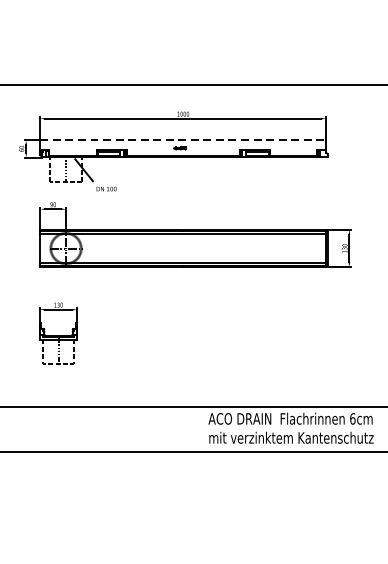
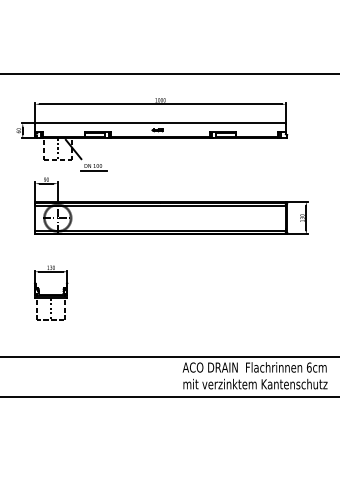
line: (184, 140) -> (161, 123), dashed -> solid
line: (107, 195) -> (94, 171), added

